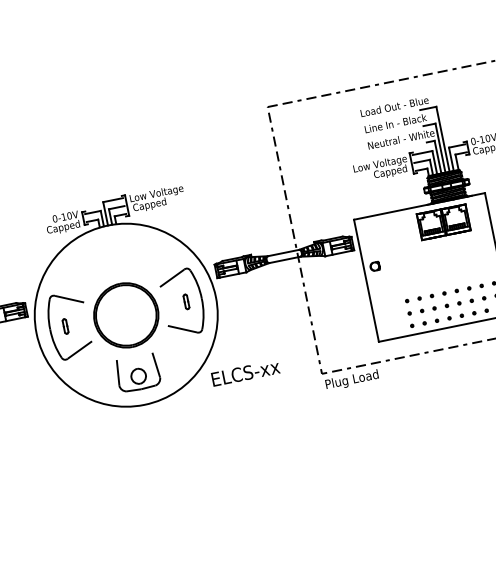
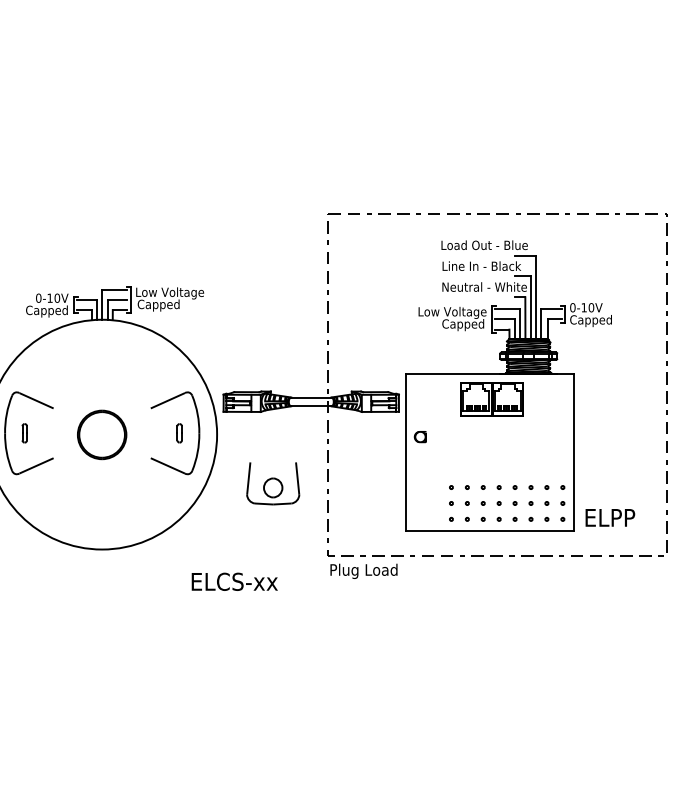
part: (443, 222) -> (491, 399), moved
part: (125, 315) -> (101, 434), size x0.6
part: (138, 372) -> (273, 483), moved
text: (245, 372) -> (234, 581), moved

